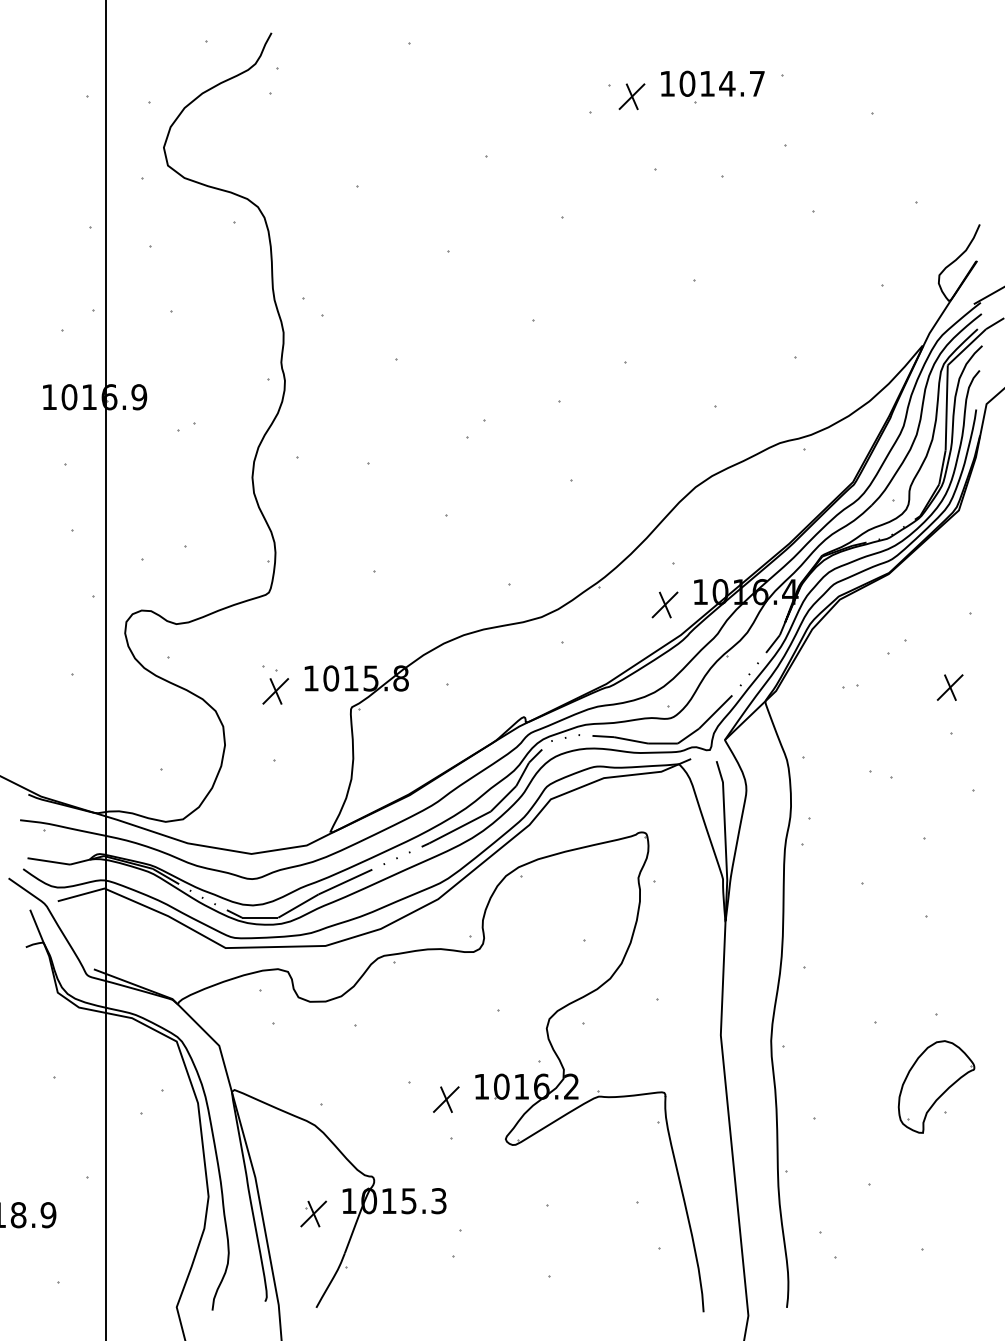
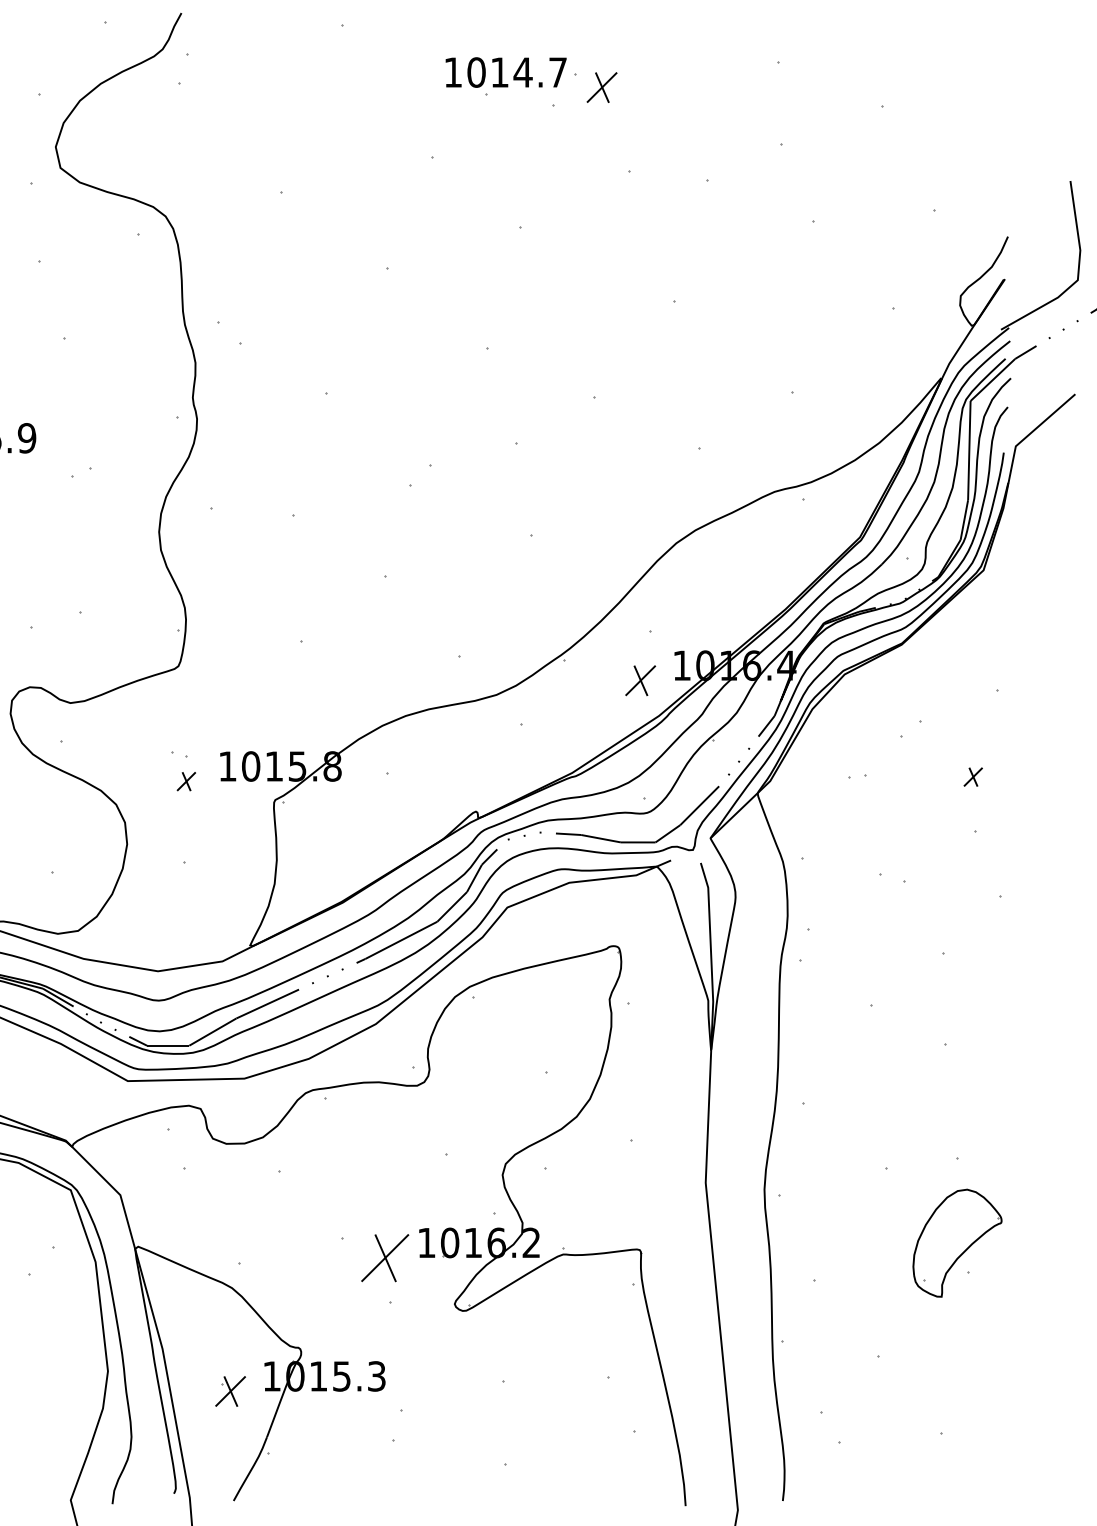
part: (712, 86) -> (505, 75), moved
part: (949, 687) -> (972, 777), size x0.6
part: (275, 691) -> (186, 781), size x0.6
part: (446, 1099) -> (385, 1257), size x1.6

